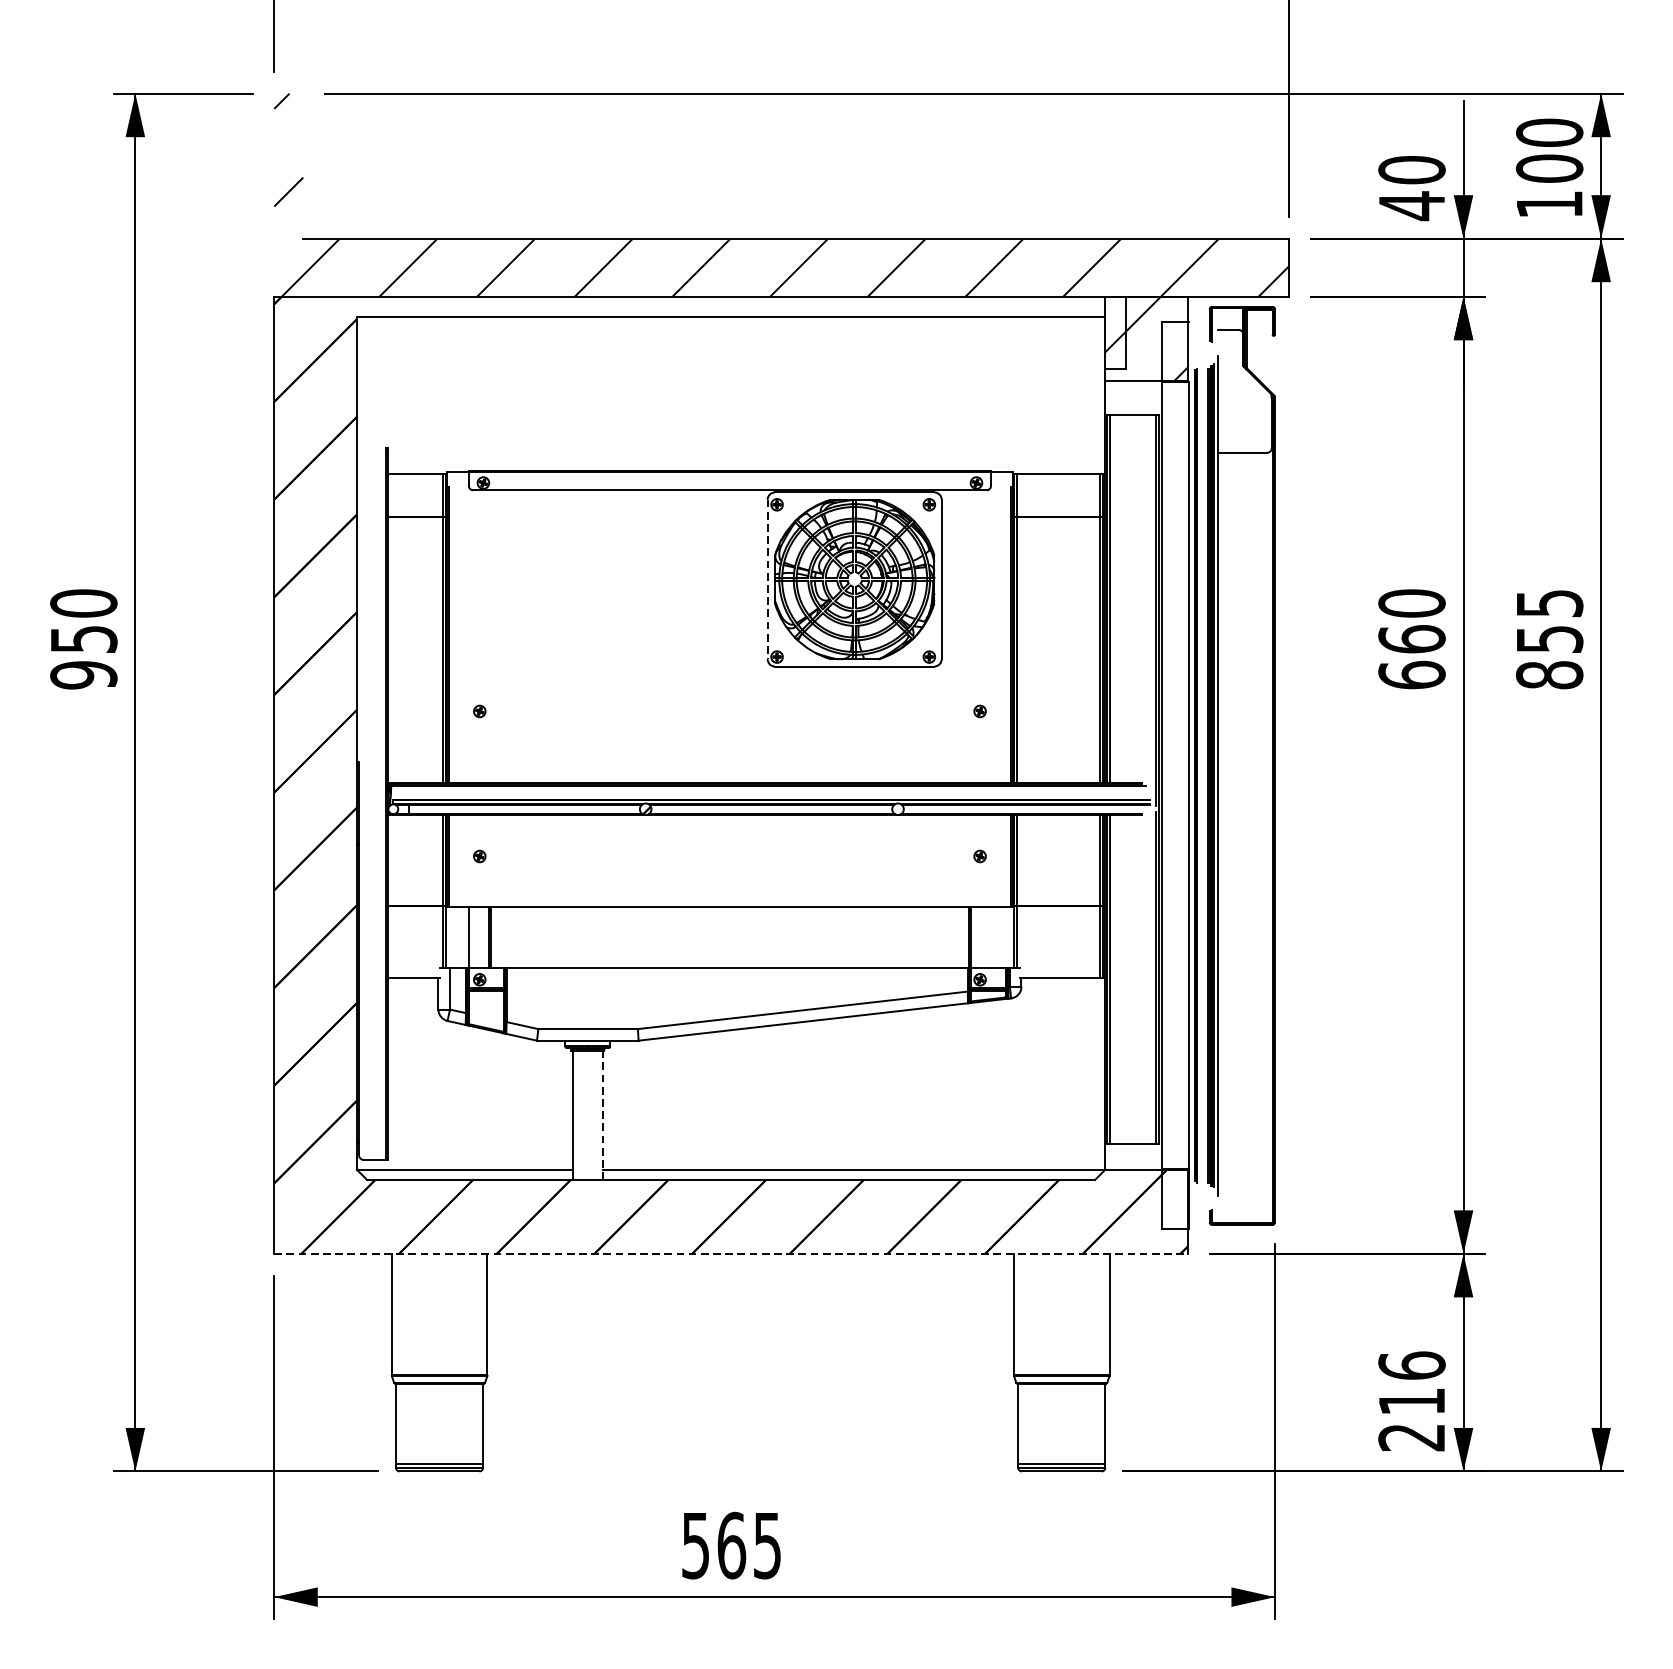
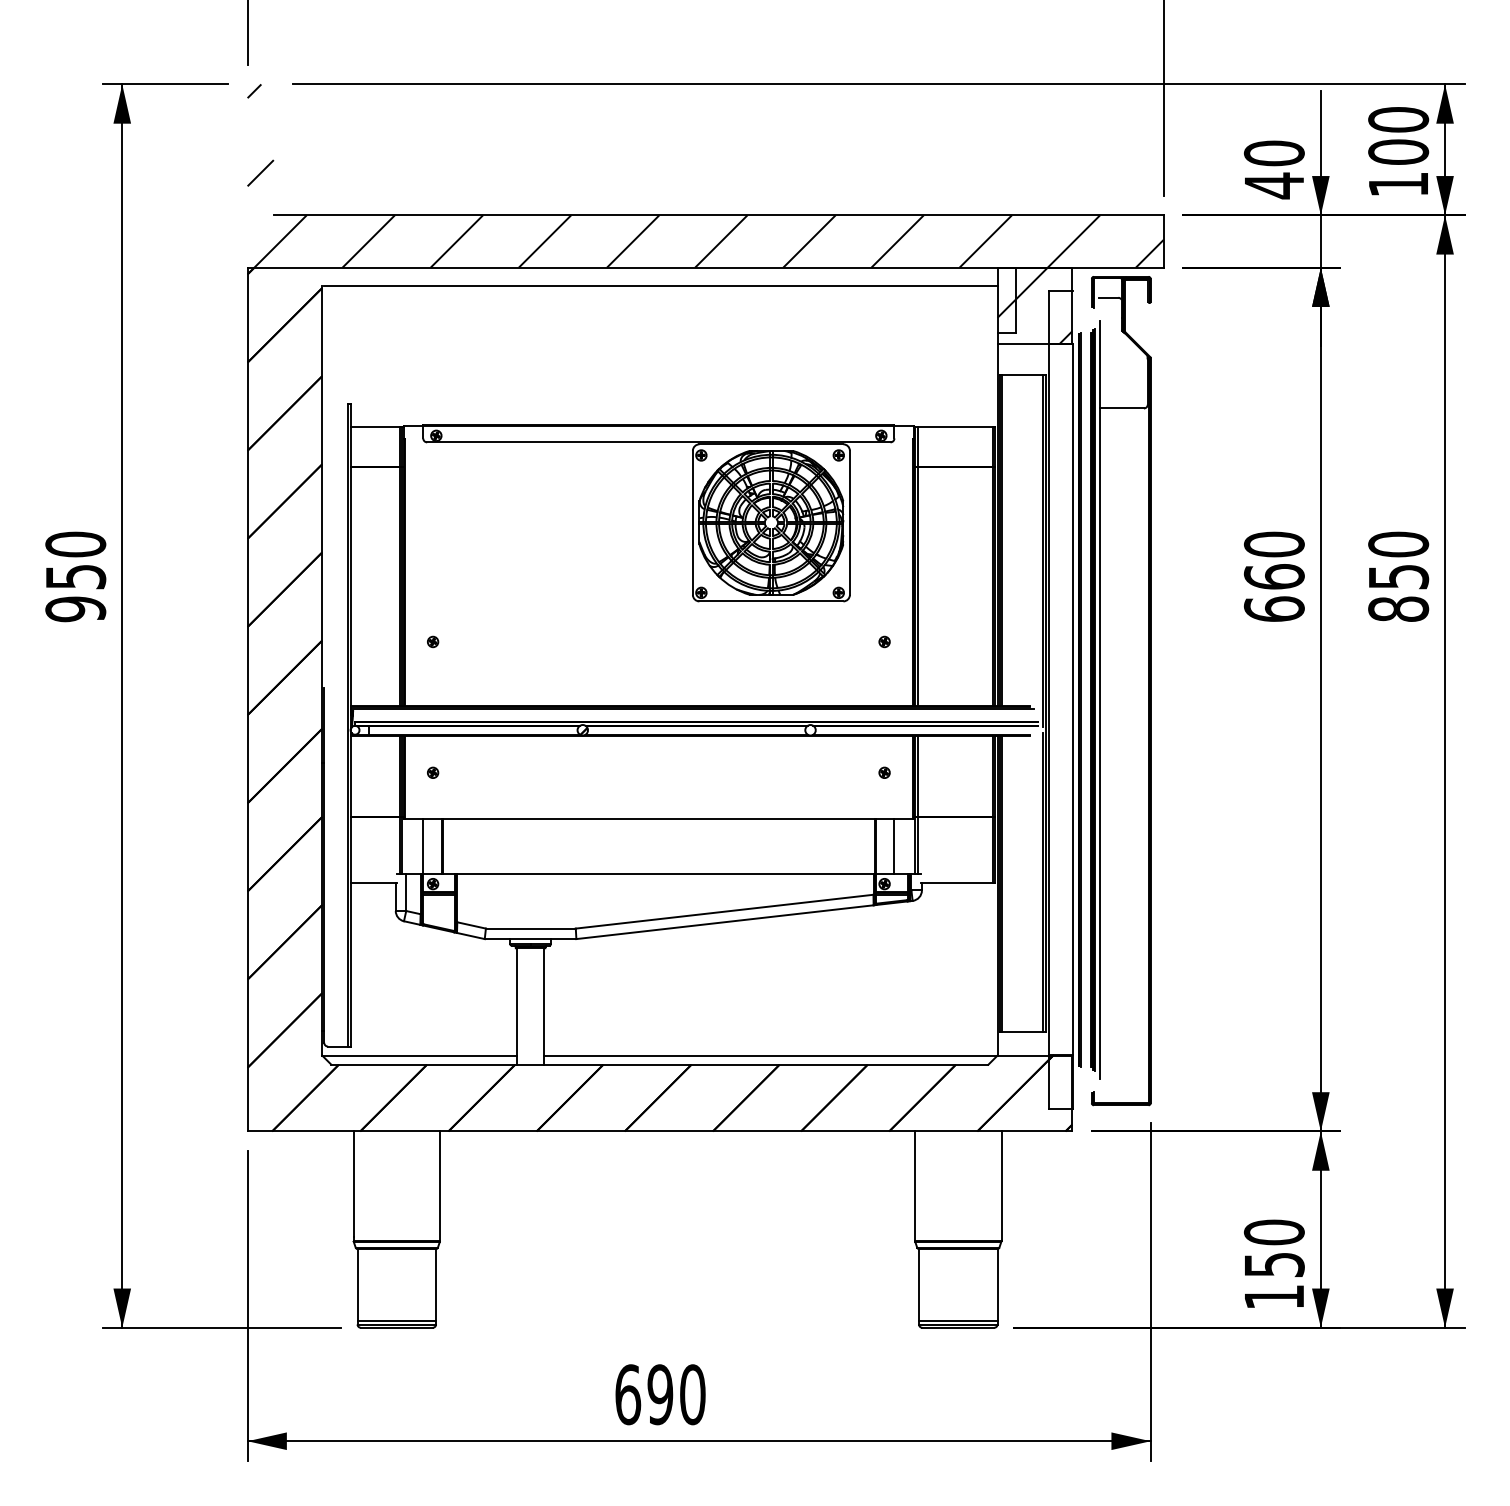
line: (767, 579) -> (692, 522), dashed -> solid
text: (1549, 603) -> (1398, 544), 855 -> 850
line: (991, 936) -> (894, 845), added
line: (603, 1114) -> (544, 1005), dashed -> solid
line: (731, 1253) -> (660, 1131), dashed -> solid
text: (1411, 1401) -> (1273, 1264), 216 -> 150
text: (731, 1545) -> (660, 1394), 565 -> 690

